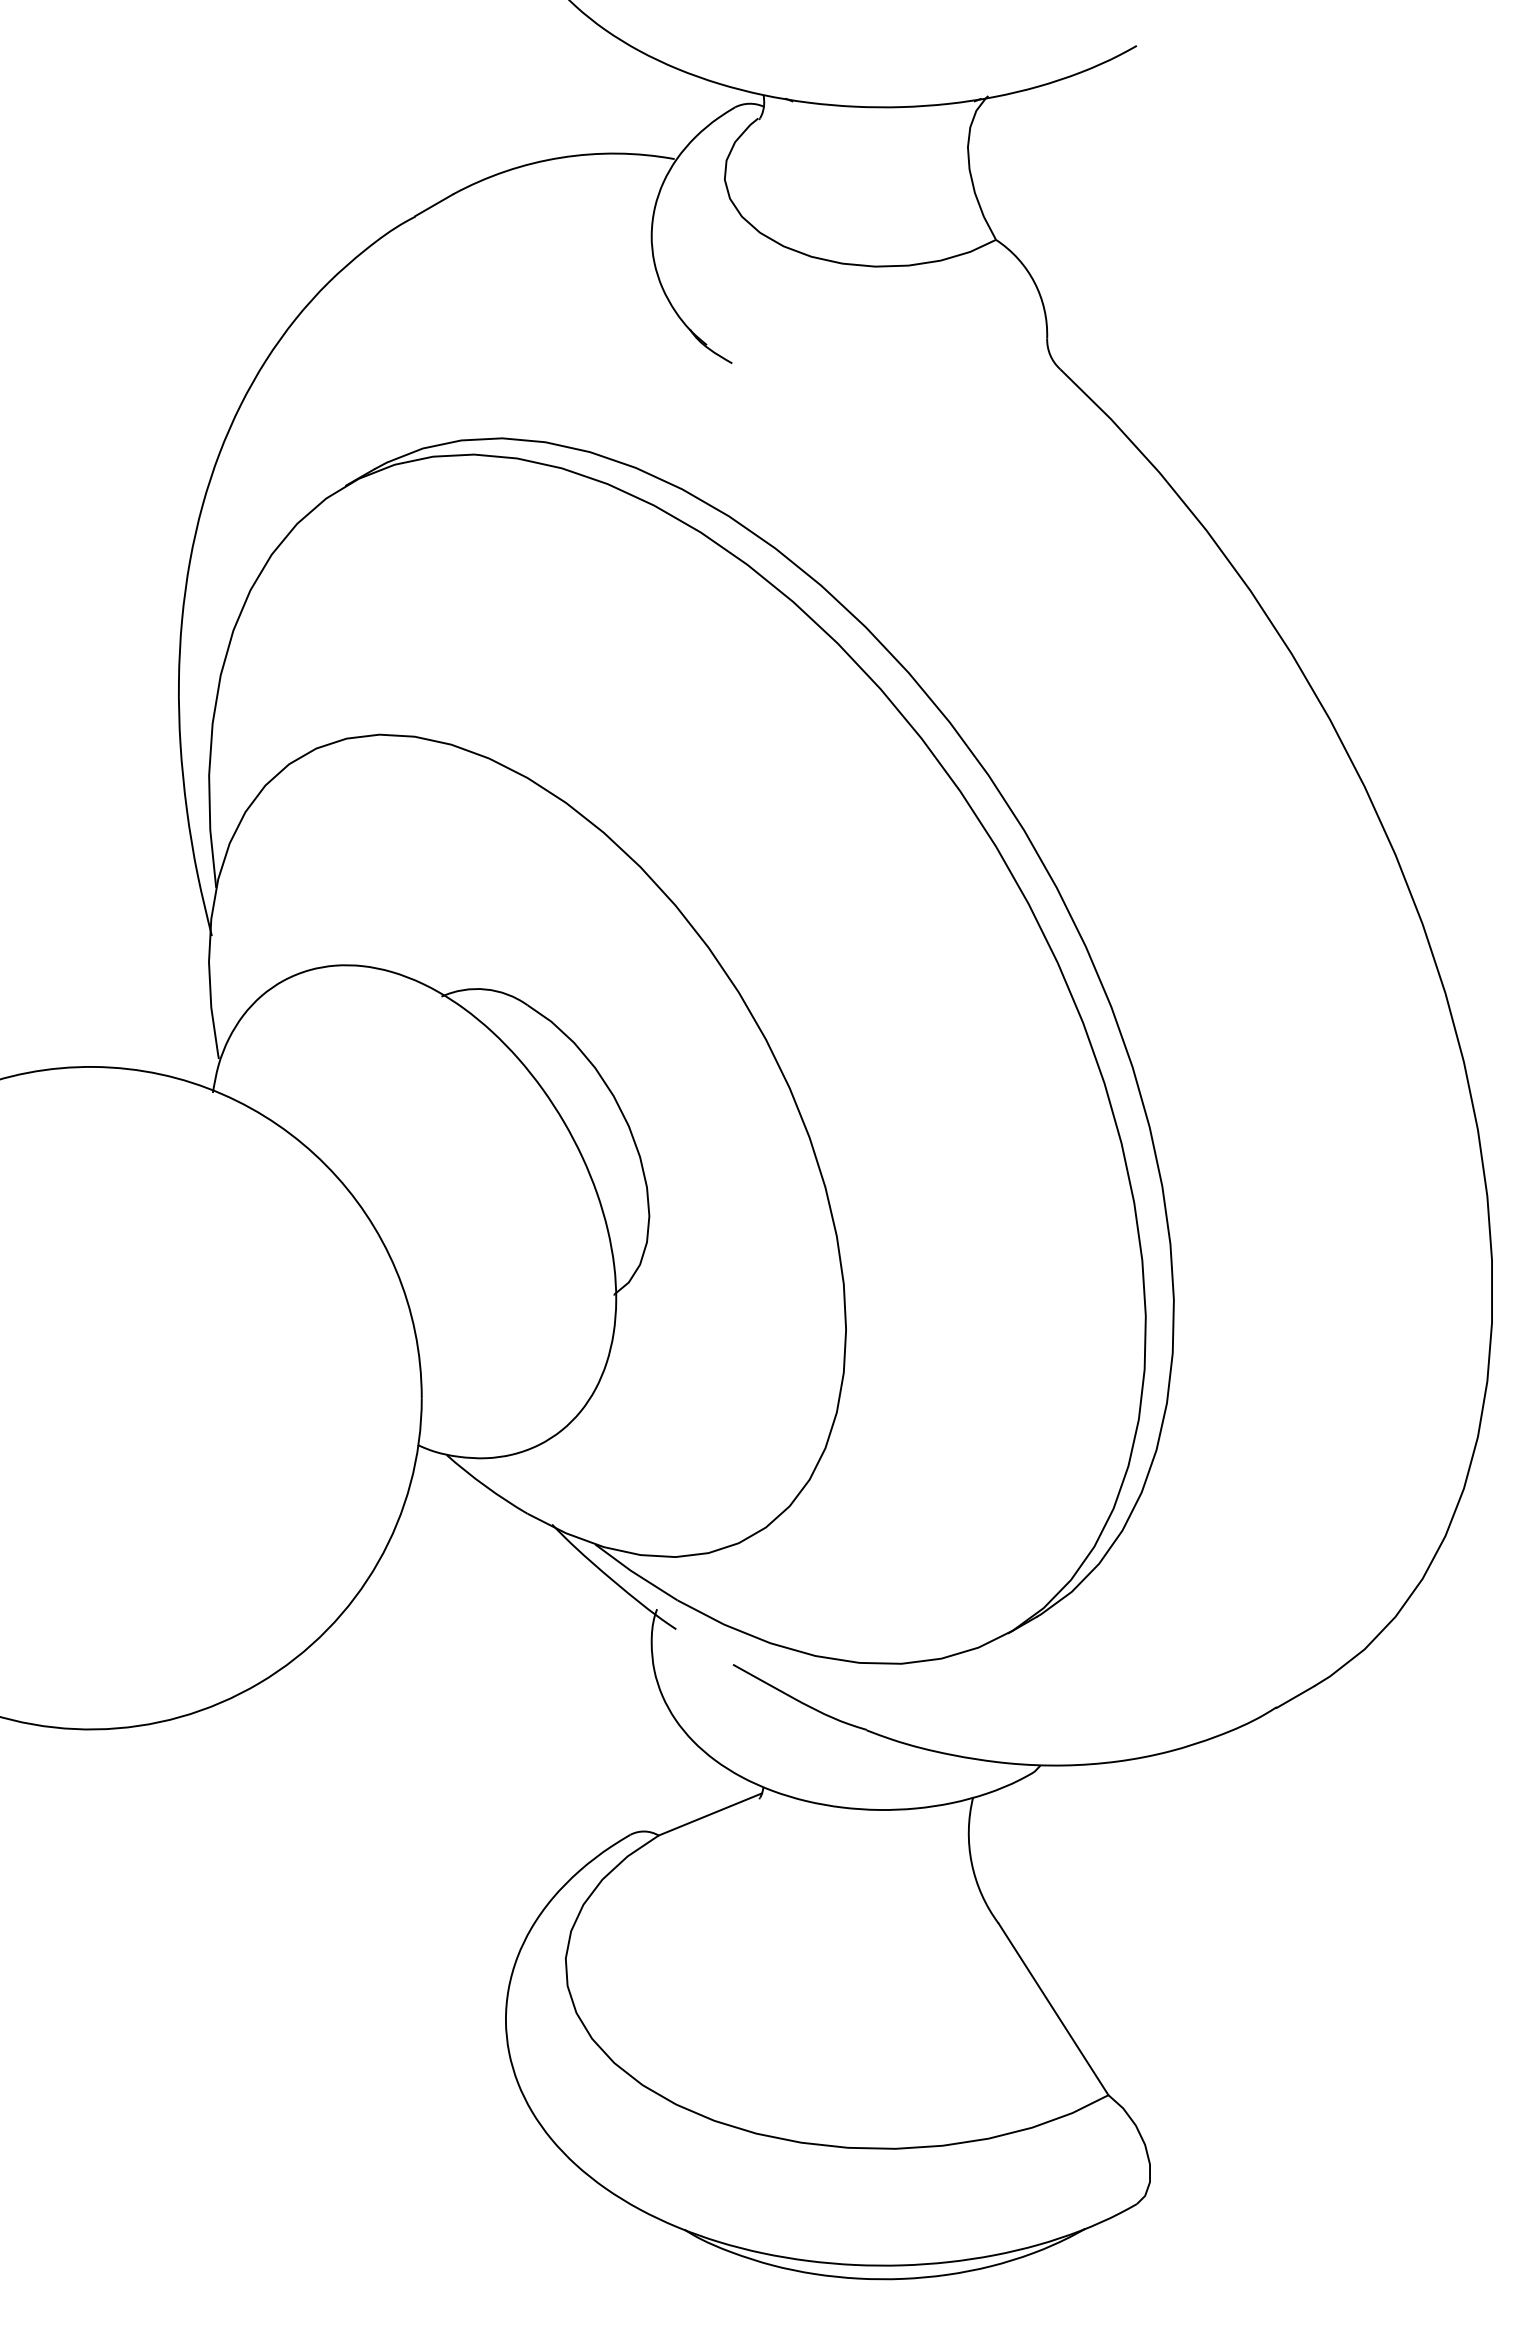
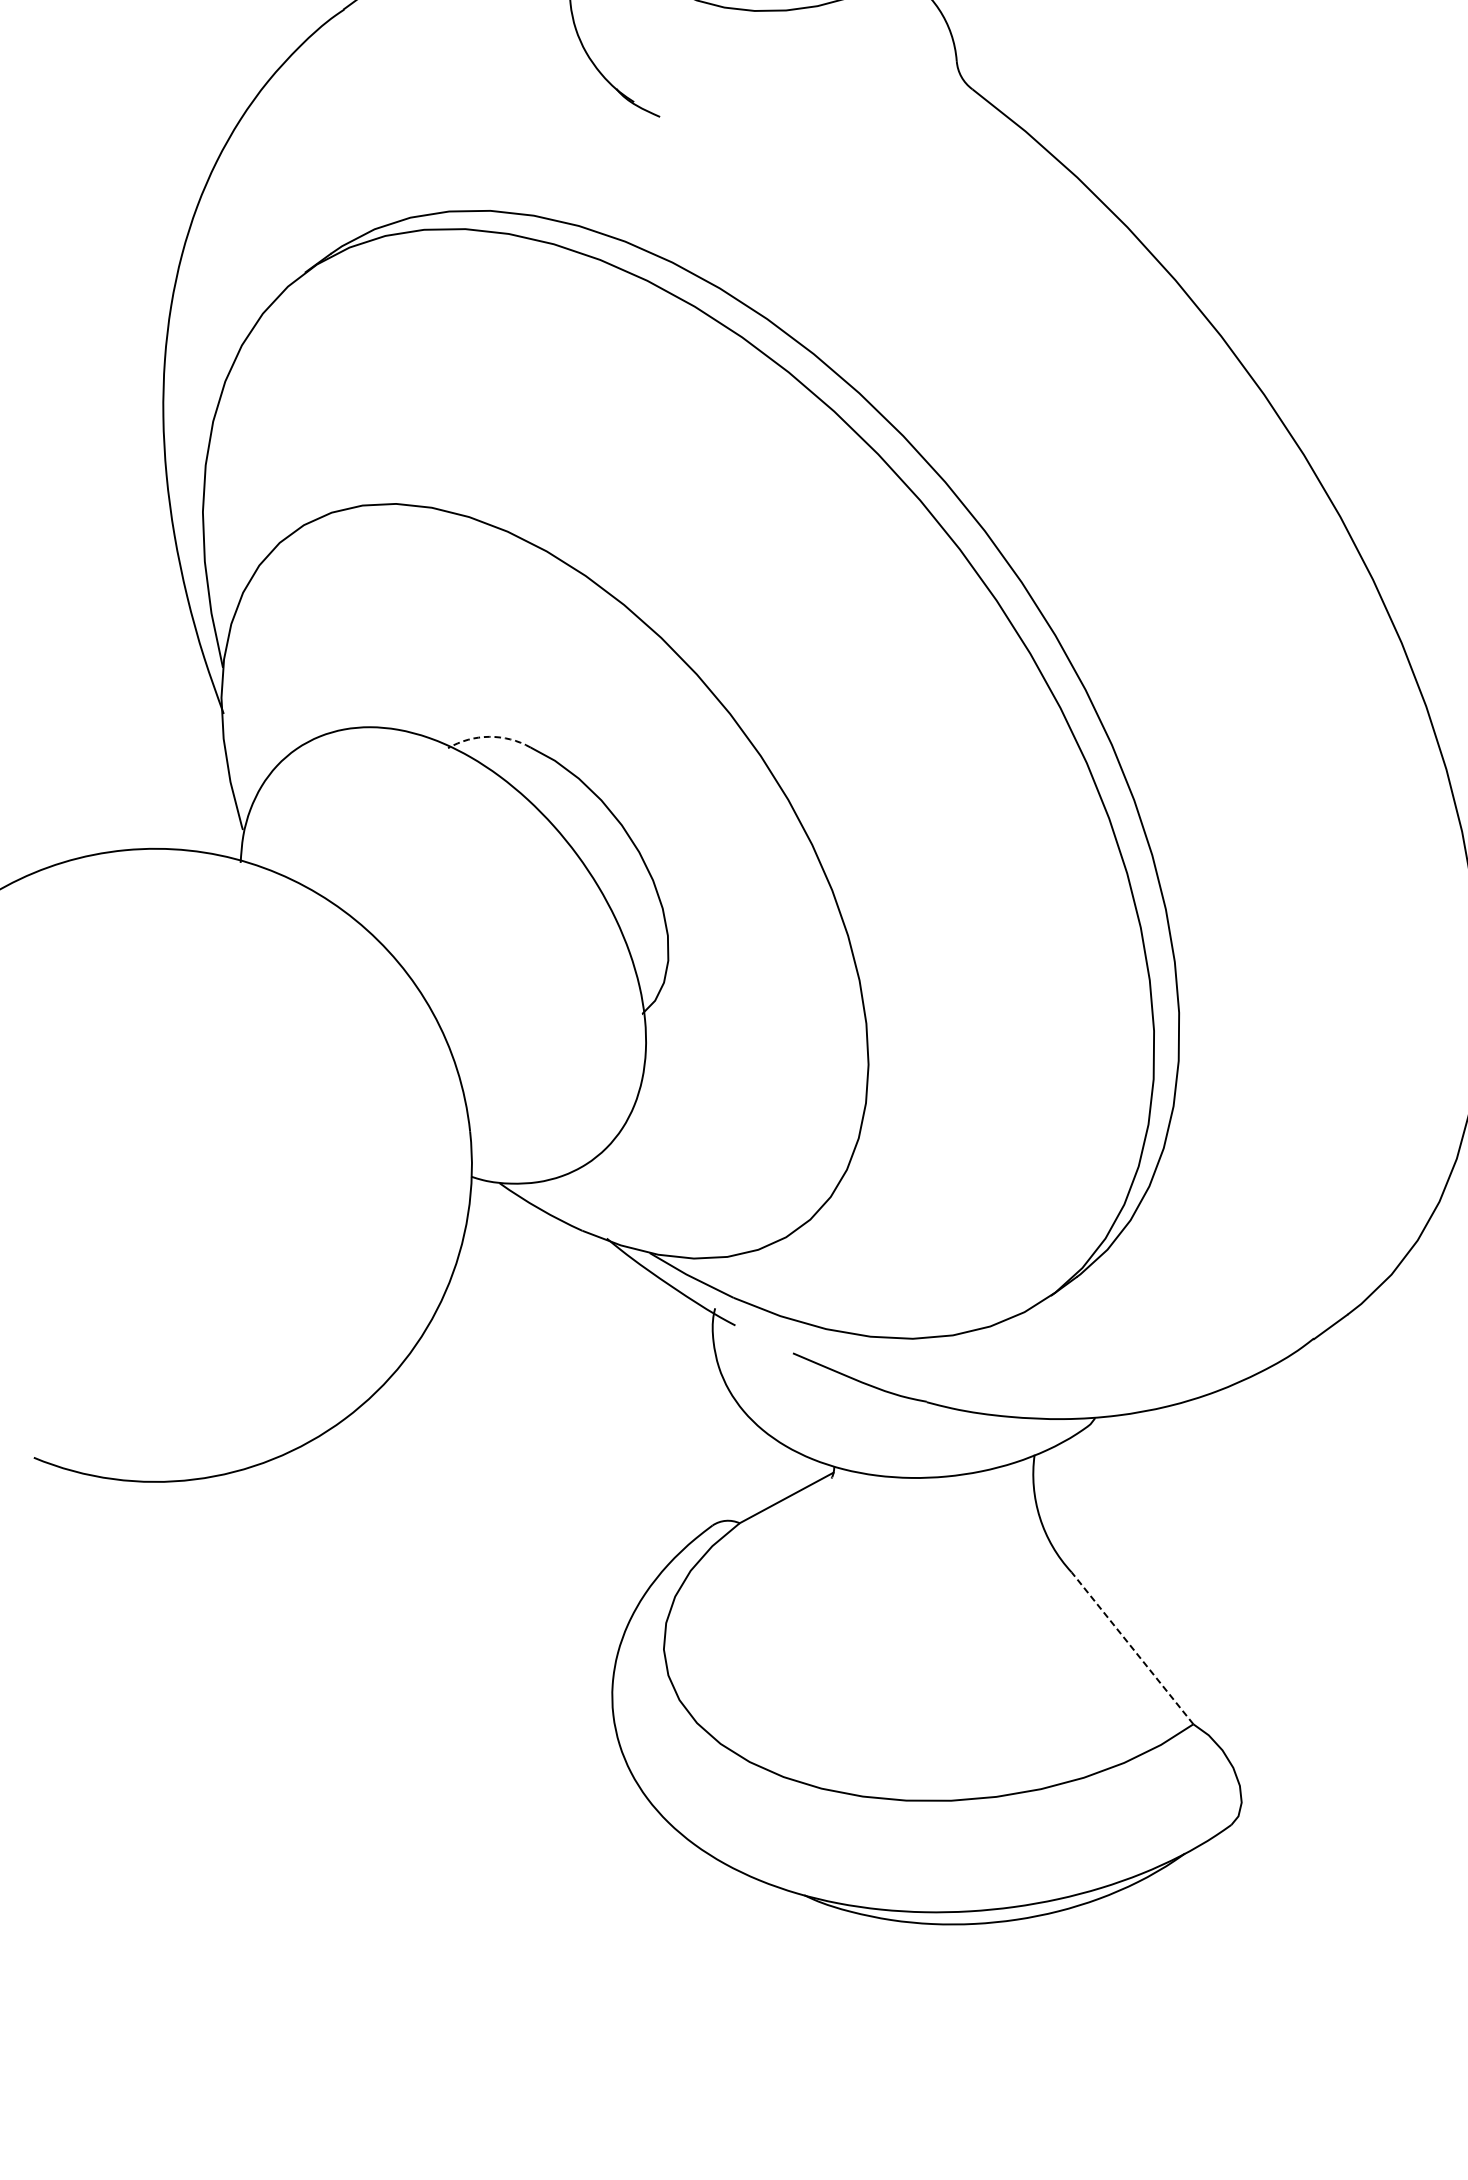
arc: (485, 989) -> (489, 736), solid -> dashed
line: (1053, 2009) -> (1132, 1648), solid -> dashed

